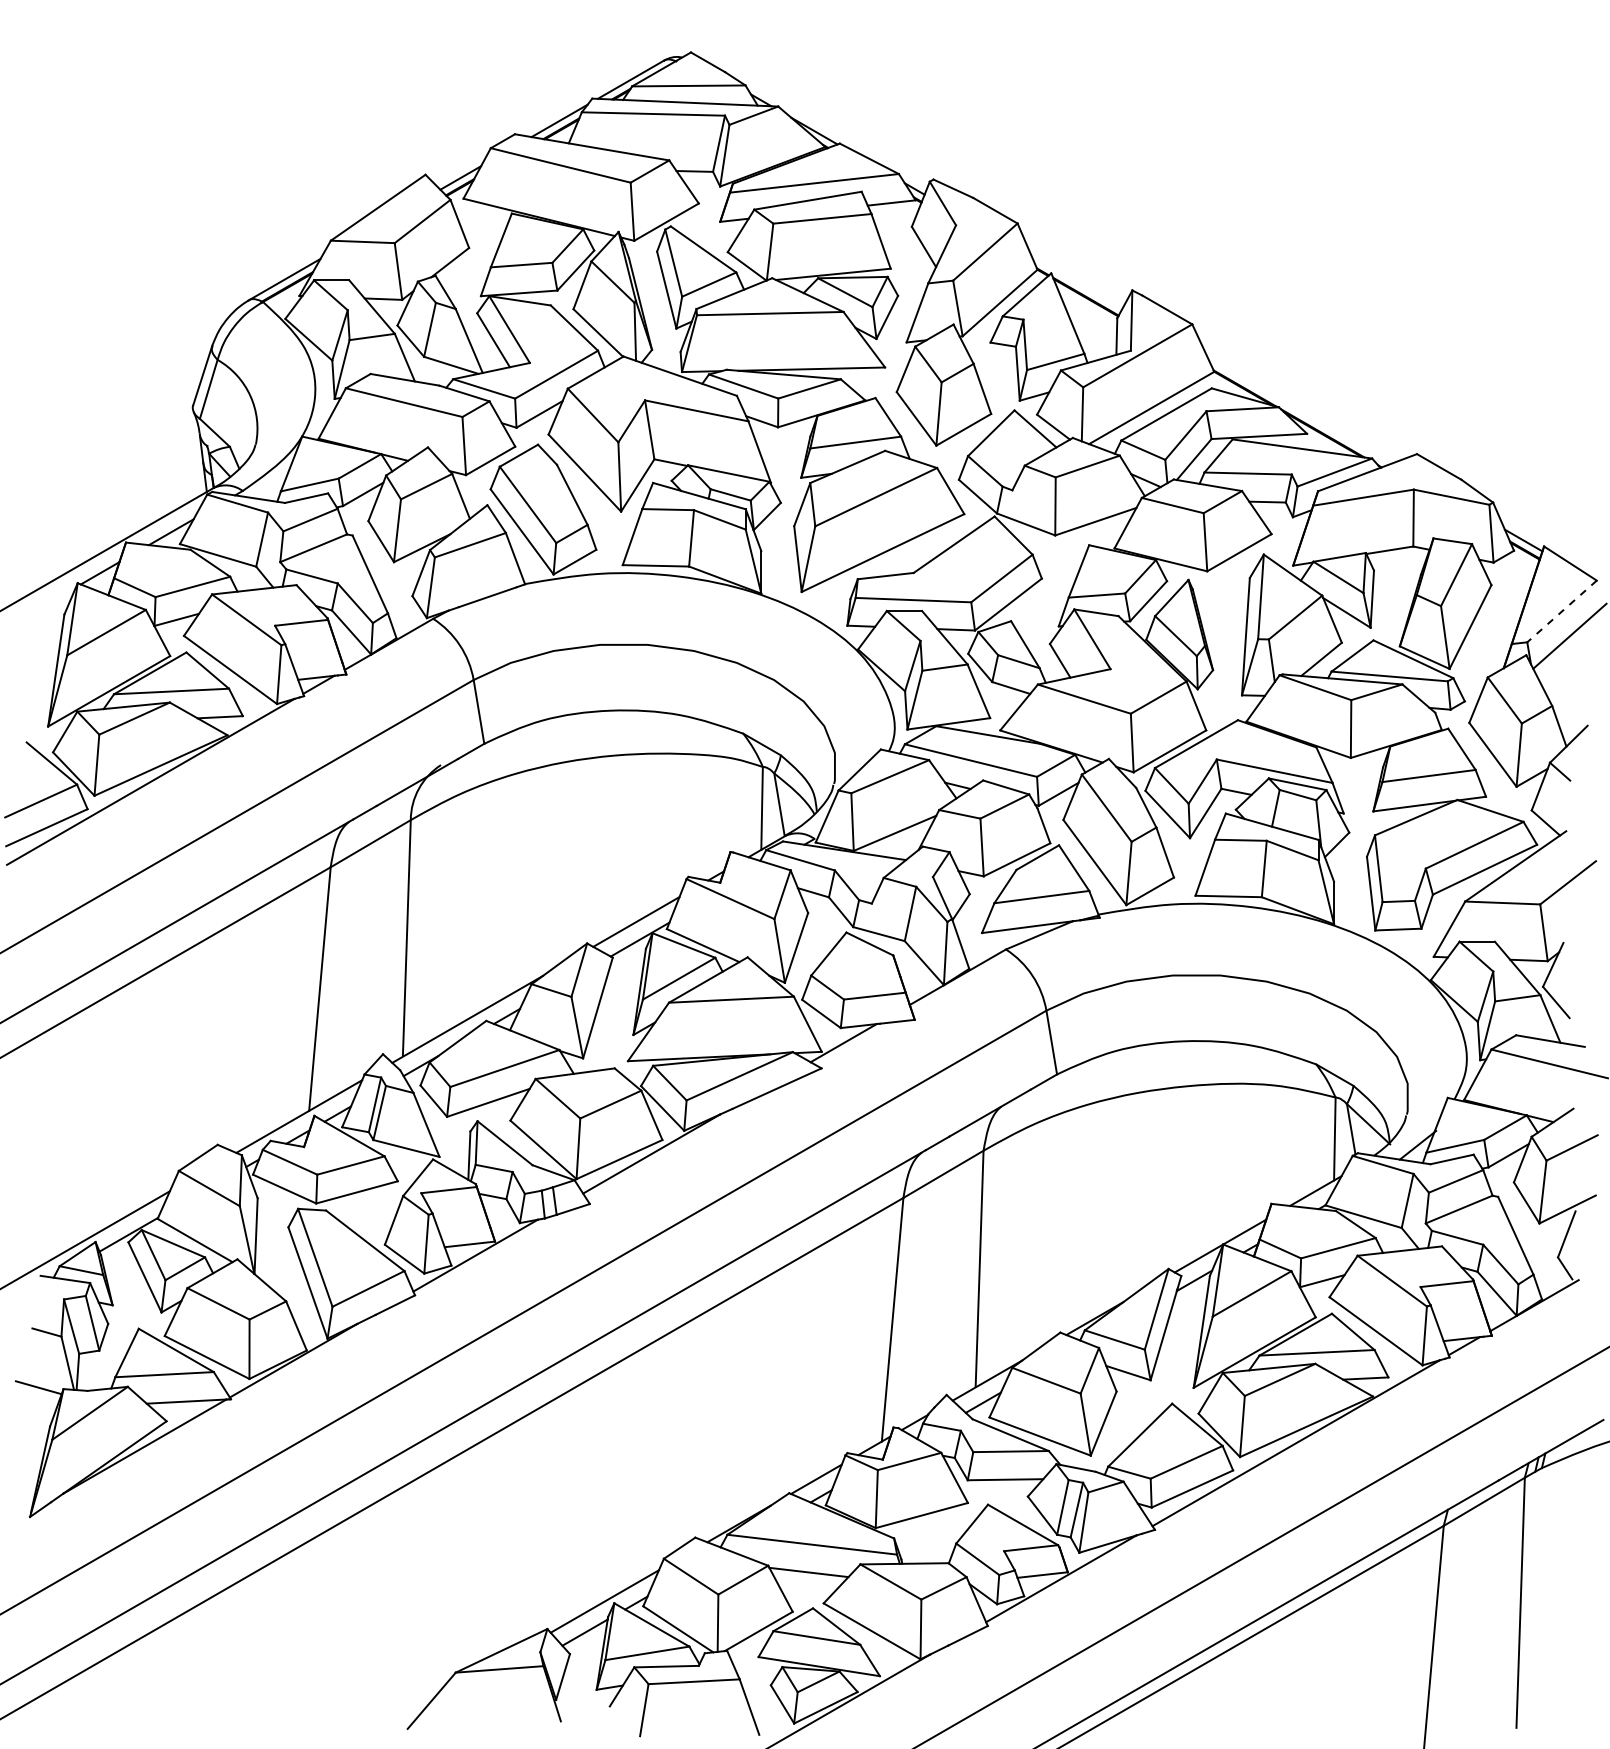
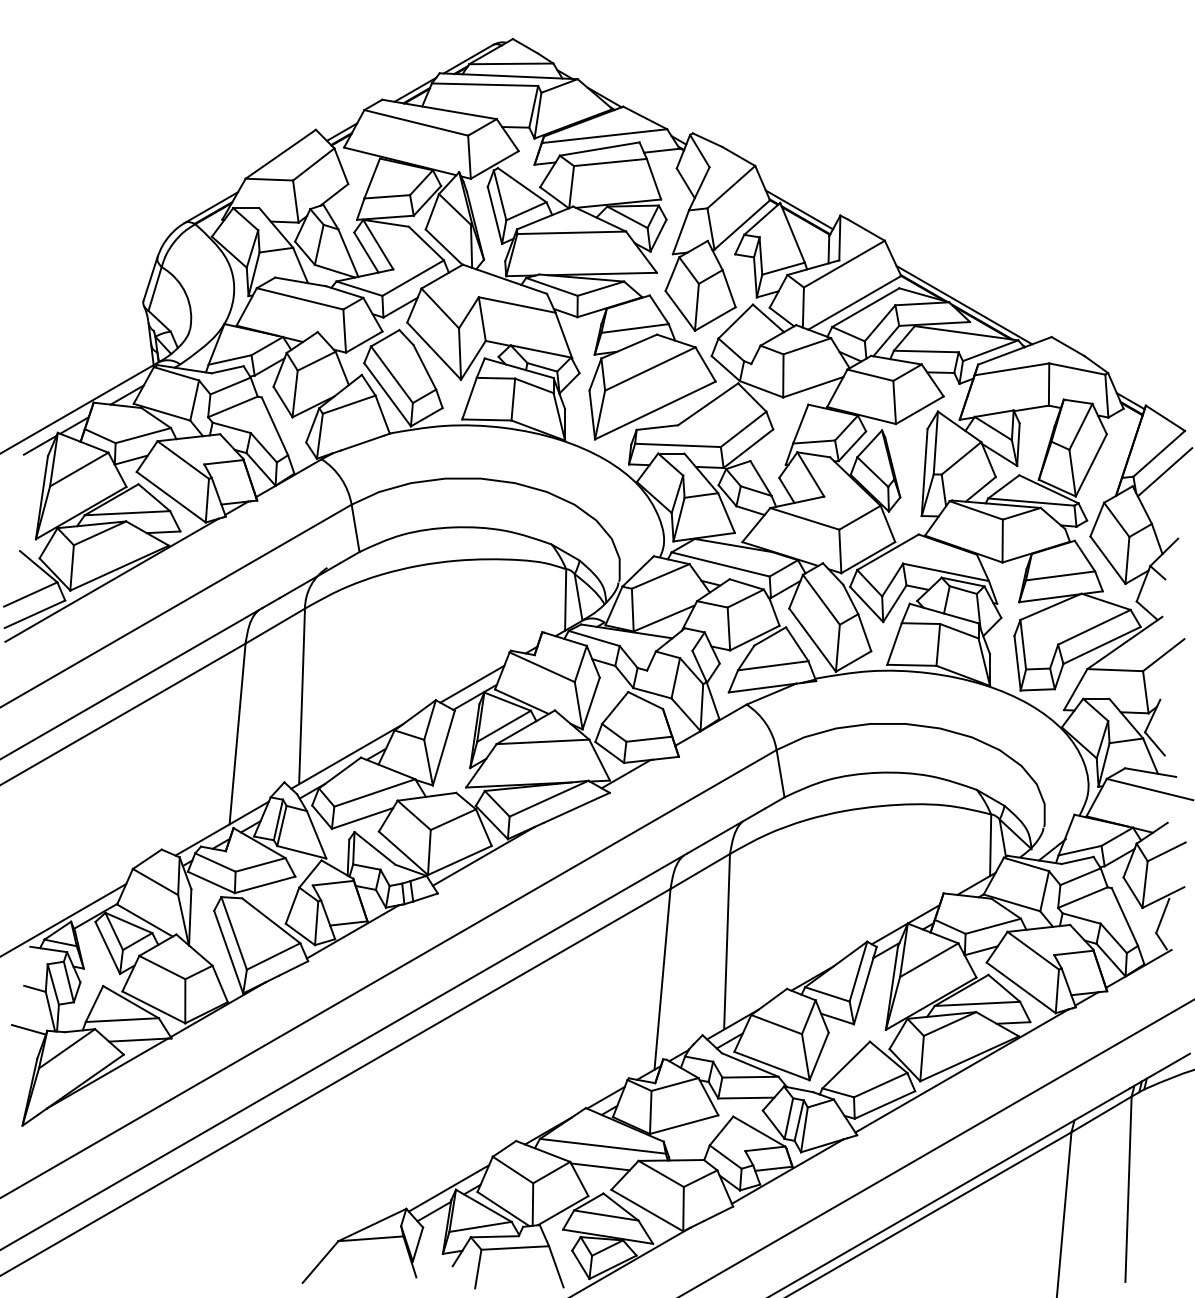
line: (1076, 282) -> (798, 209), added
line: (1299, 410) -> (964, 304), added
line: (53, 599) -> (39, 444), added
line: (1561, 611) -> (1158, 453), dashed -> solid

